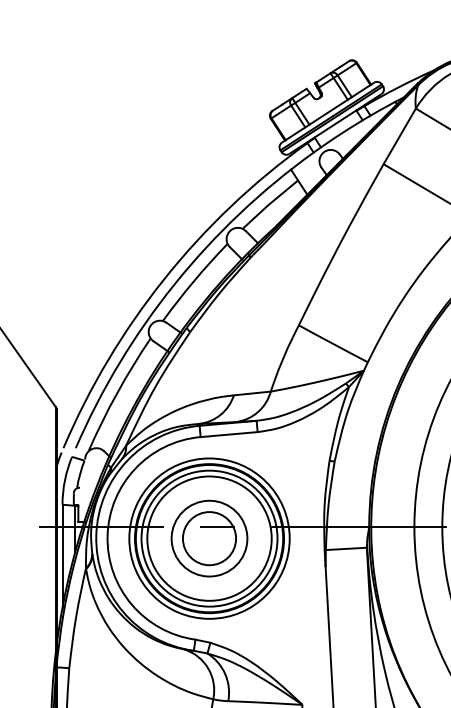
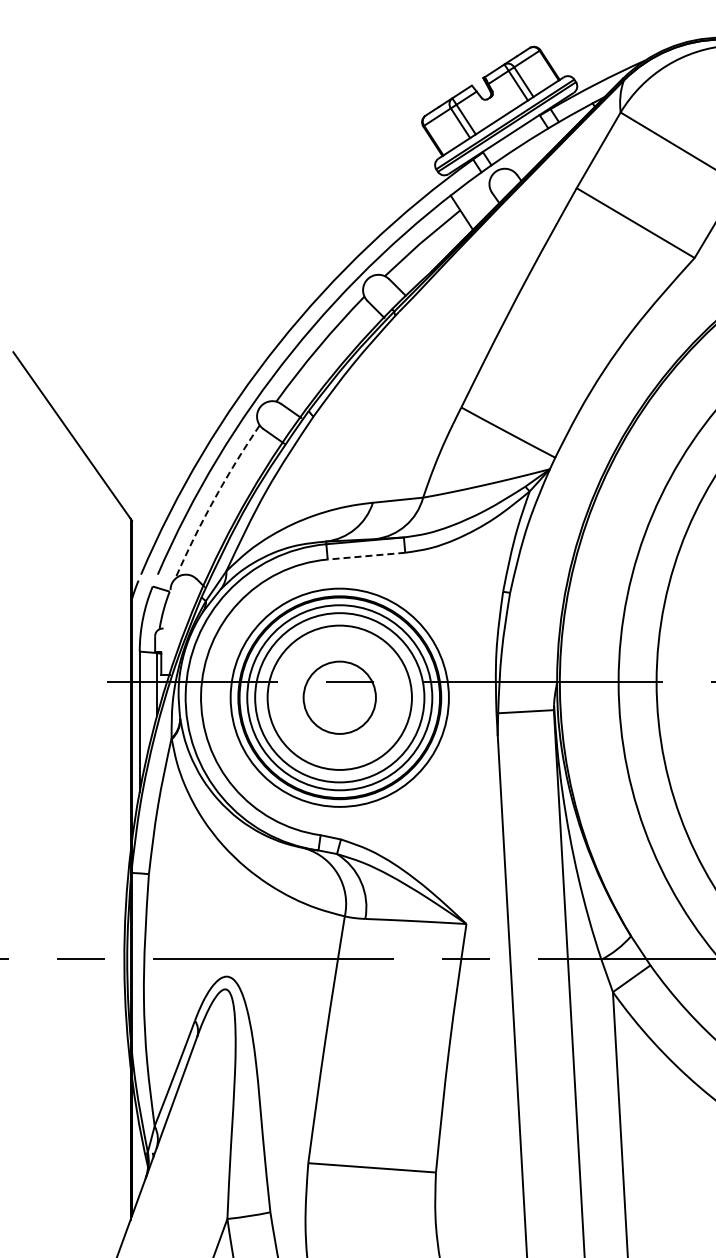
arc: (117, 392) -> (214, 499), solid -> dashed
line: (229, 434) -> (366, 556), solid -> dashed
circle: (209, 538) -> (339, 697), size x1.4

